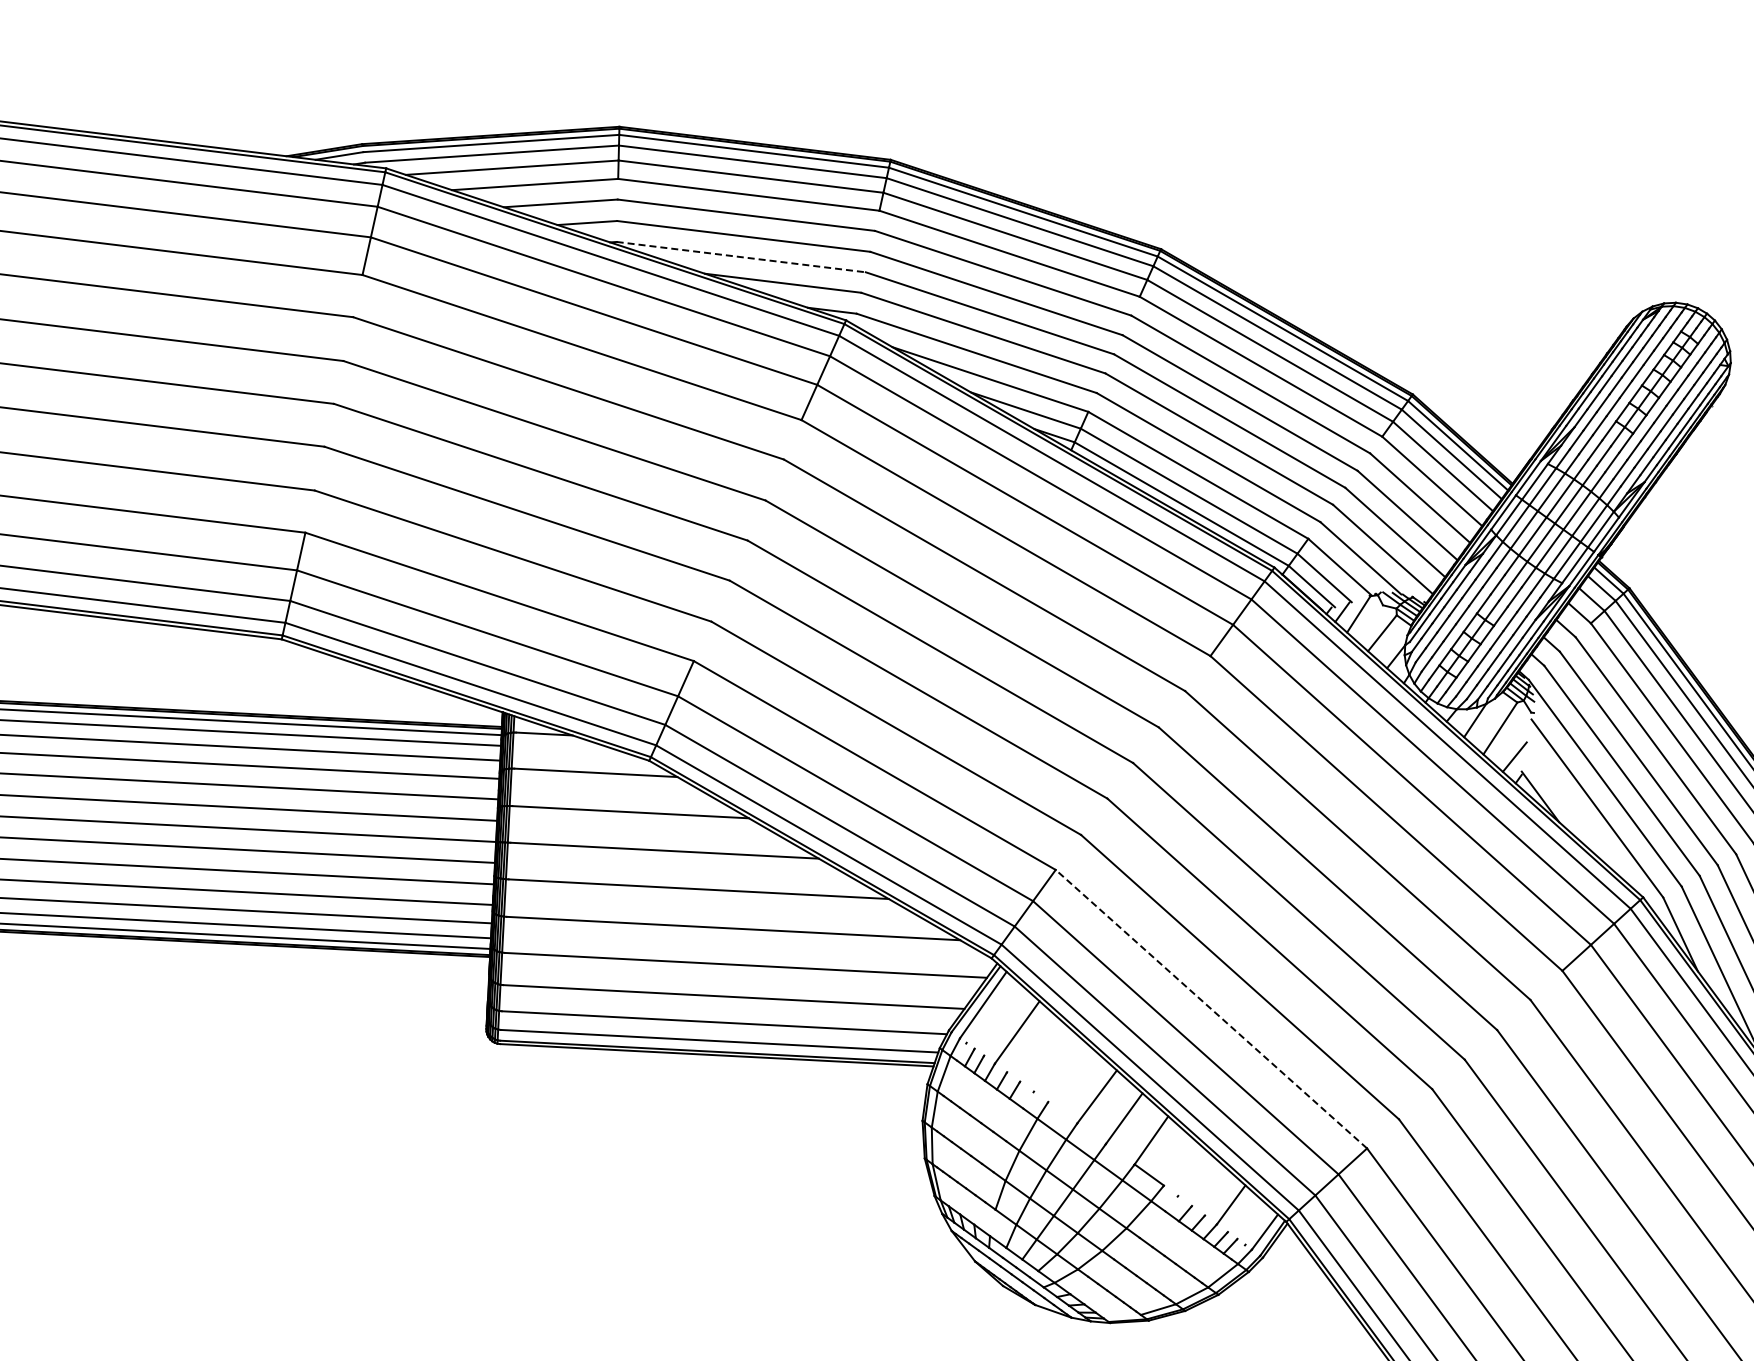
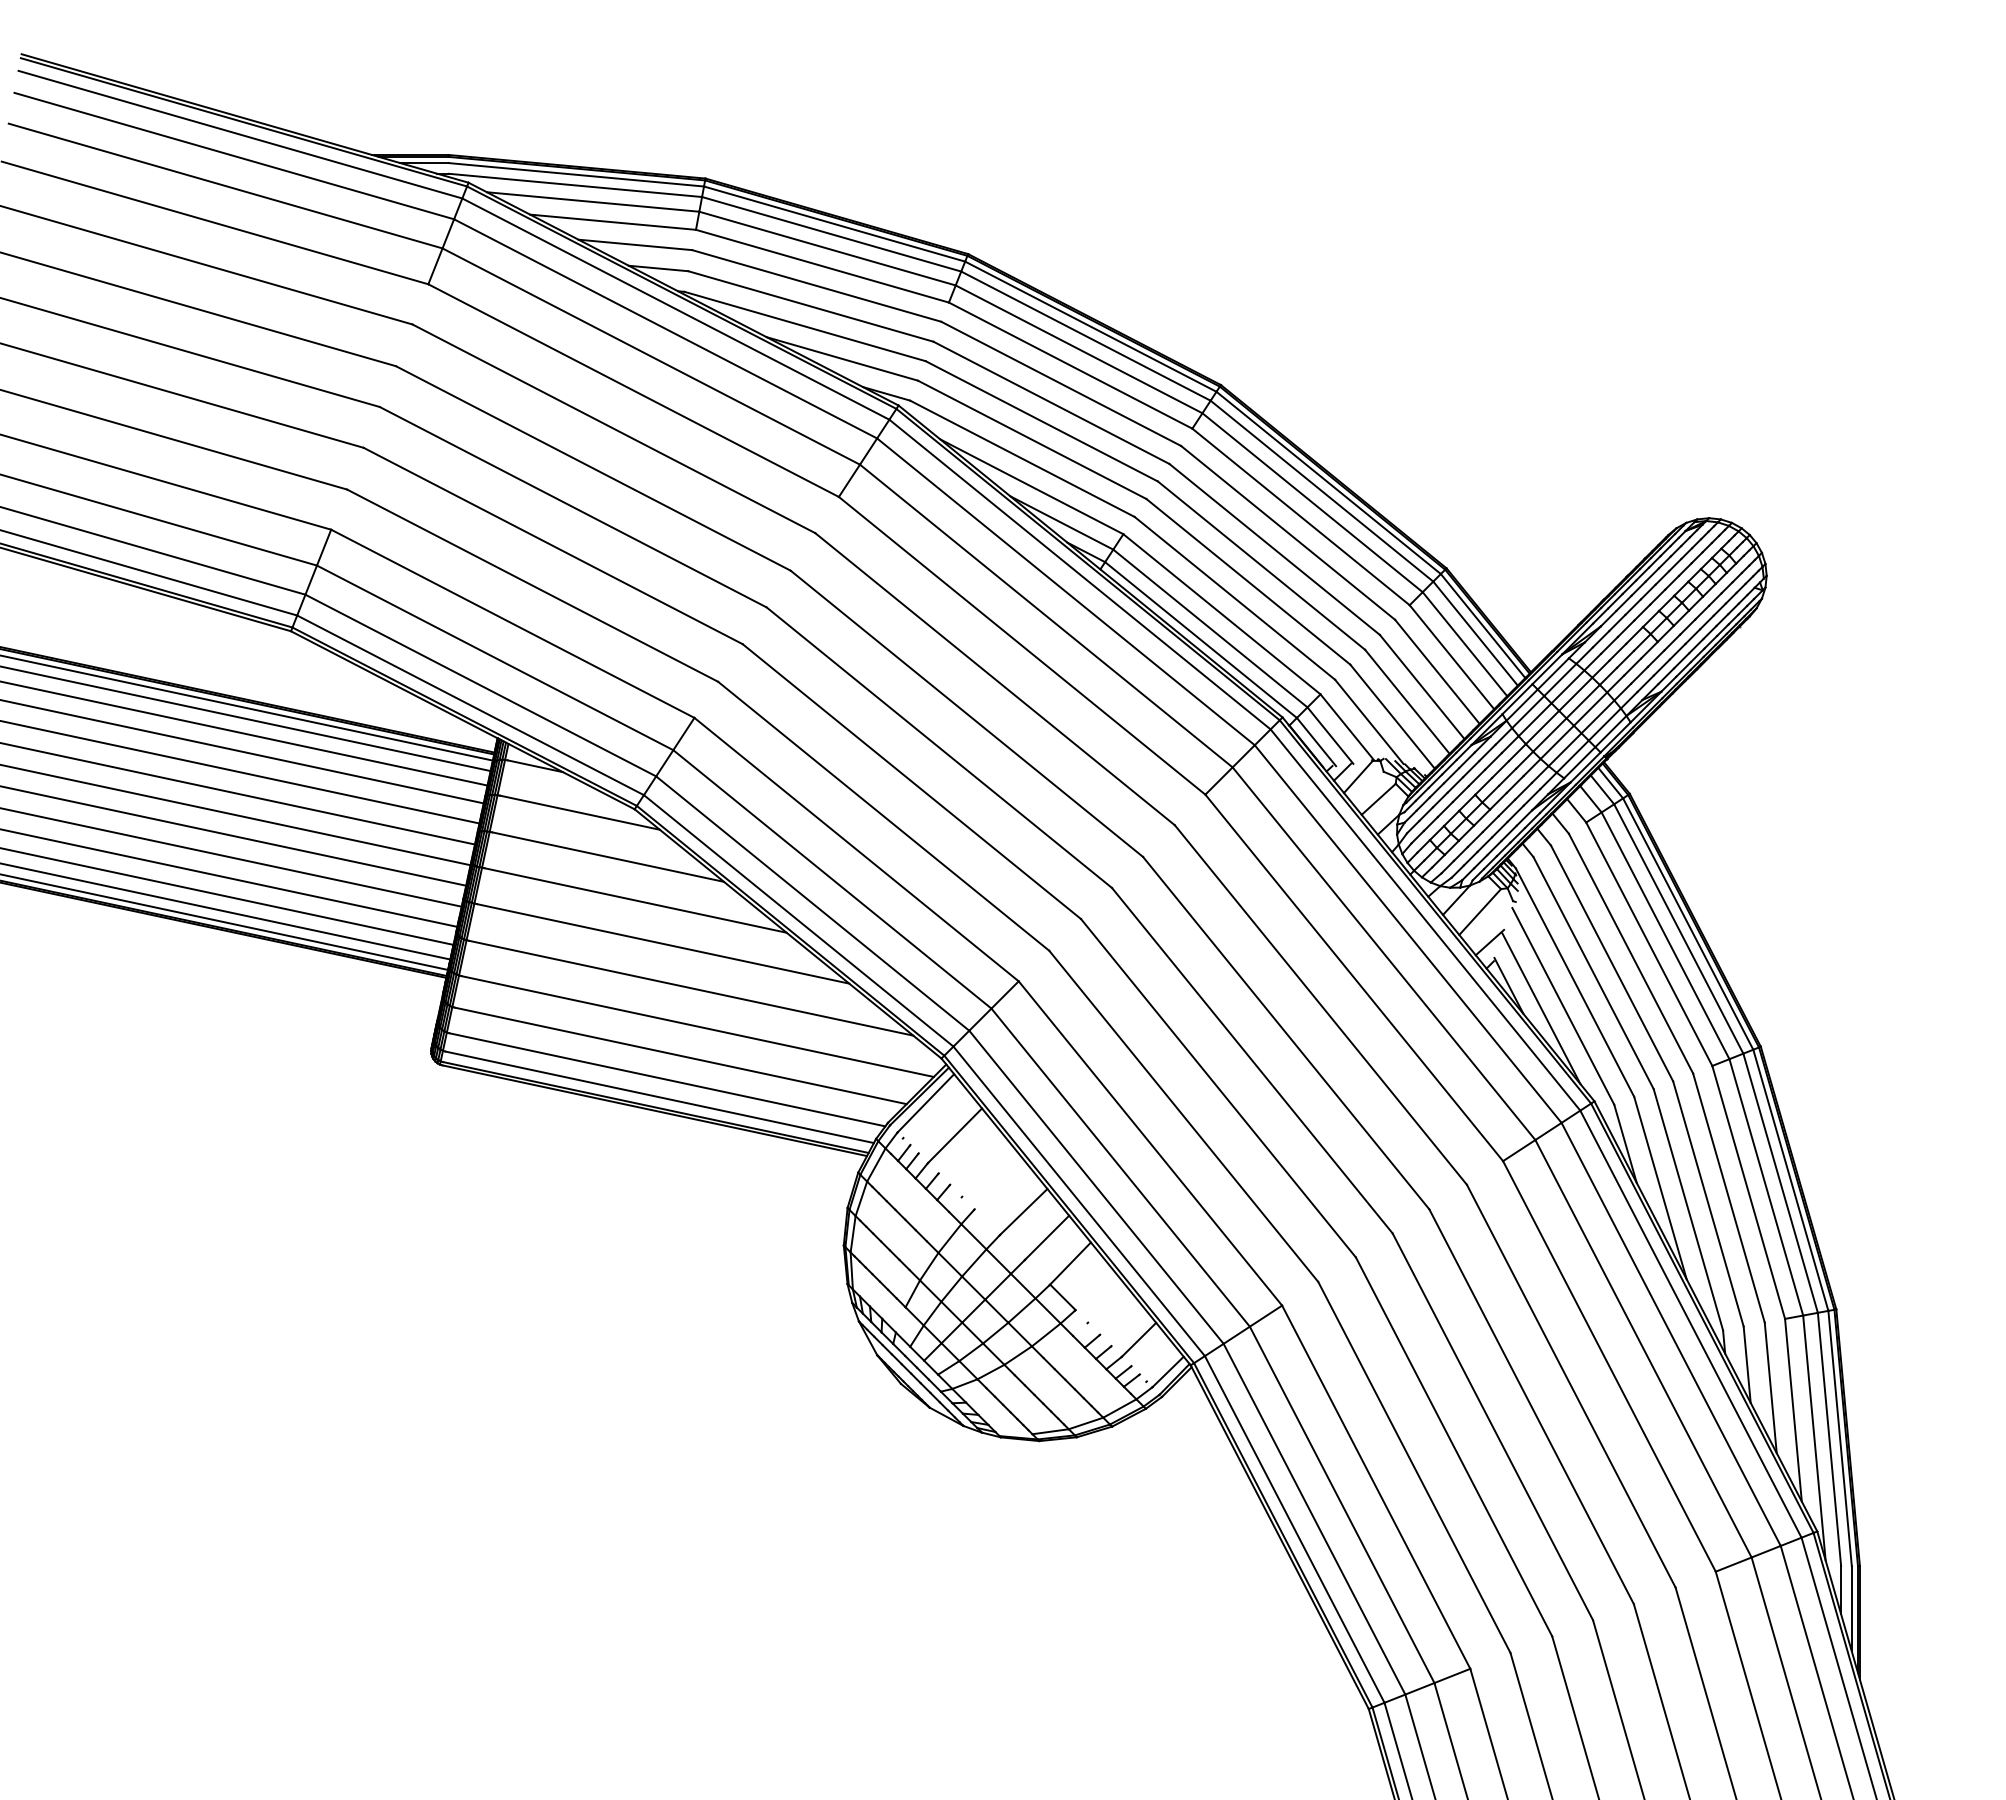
line: (741, 257) -> (805, 326), dashed -> solid
line: (1576, 814) -> (1541, 1008), added
line: (1211, 1009) -> (1150, 1143), dashed -> solid

